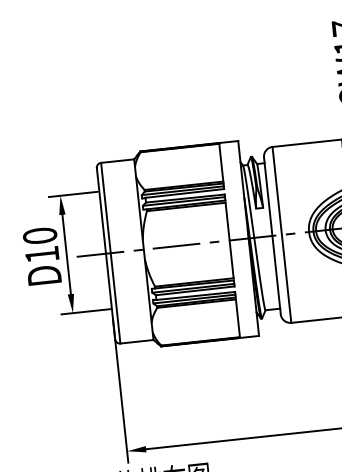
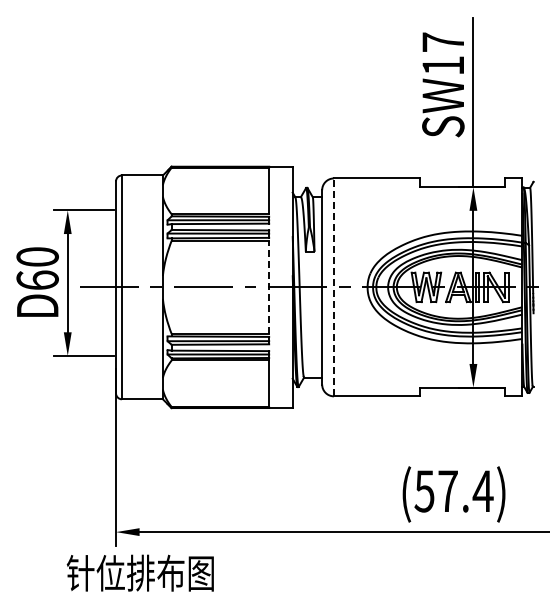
line: (281, 235) -> (333, 287), solid -> dashed
line: (229, 240) -> (269, 287), solid -> dashed
text: (41, 254) -> (37, 279), D10 -> D60

